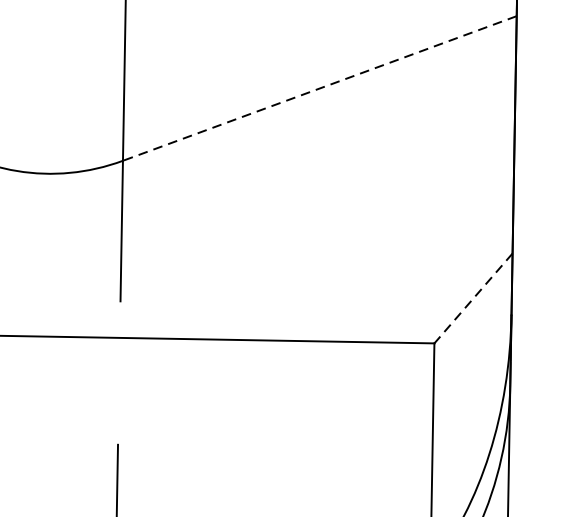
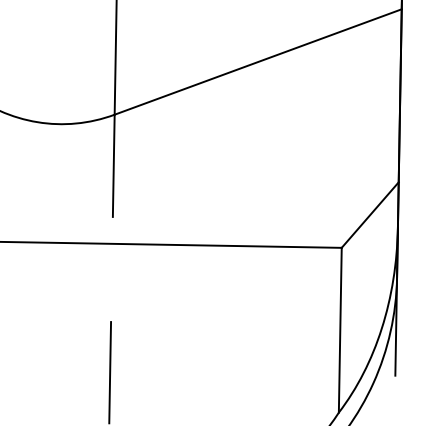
line: (320, 89) -> (258, 62), dashed -> solid
line: (472, 299) -> (369, 215), dashed -> solid

